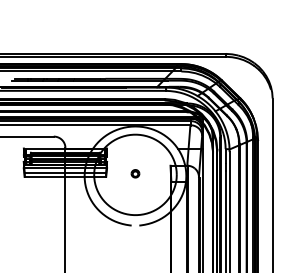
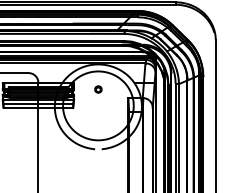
part: (135, 173) -> (98, 89), moved

